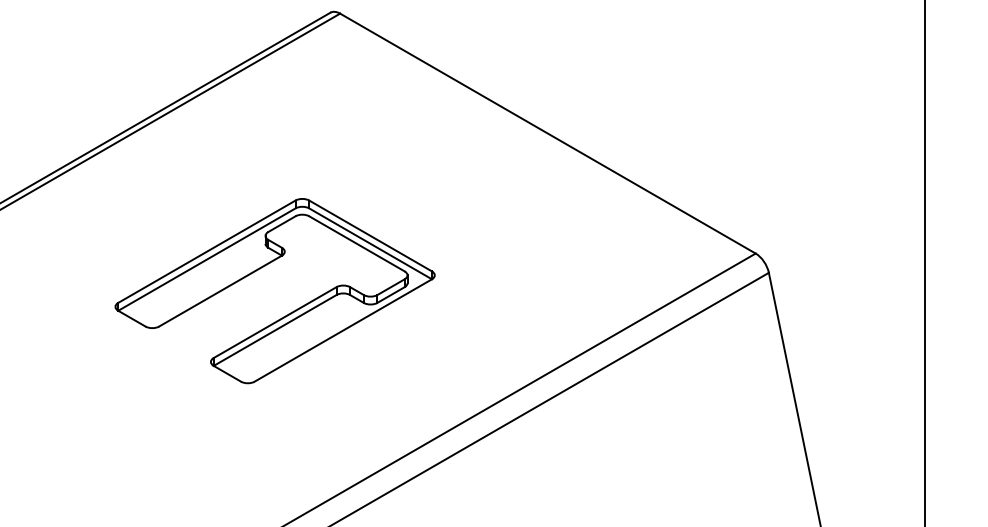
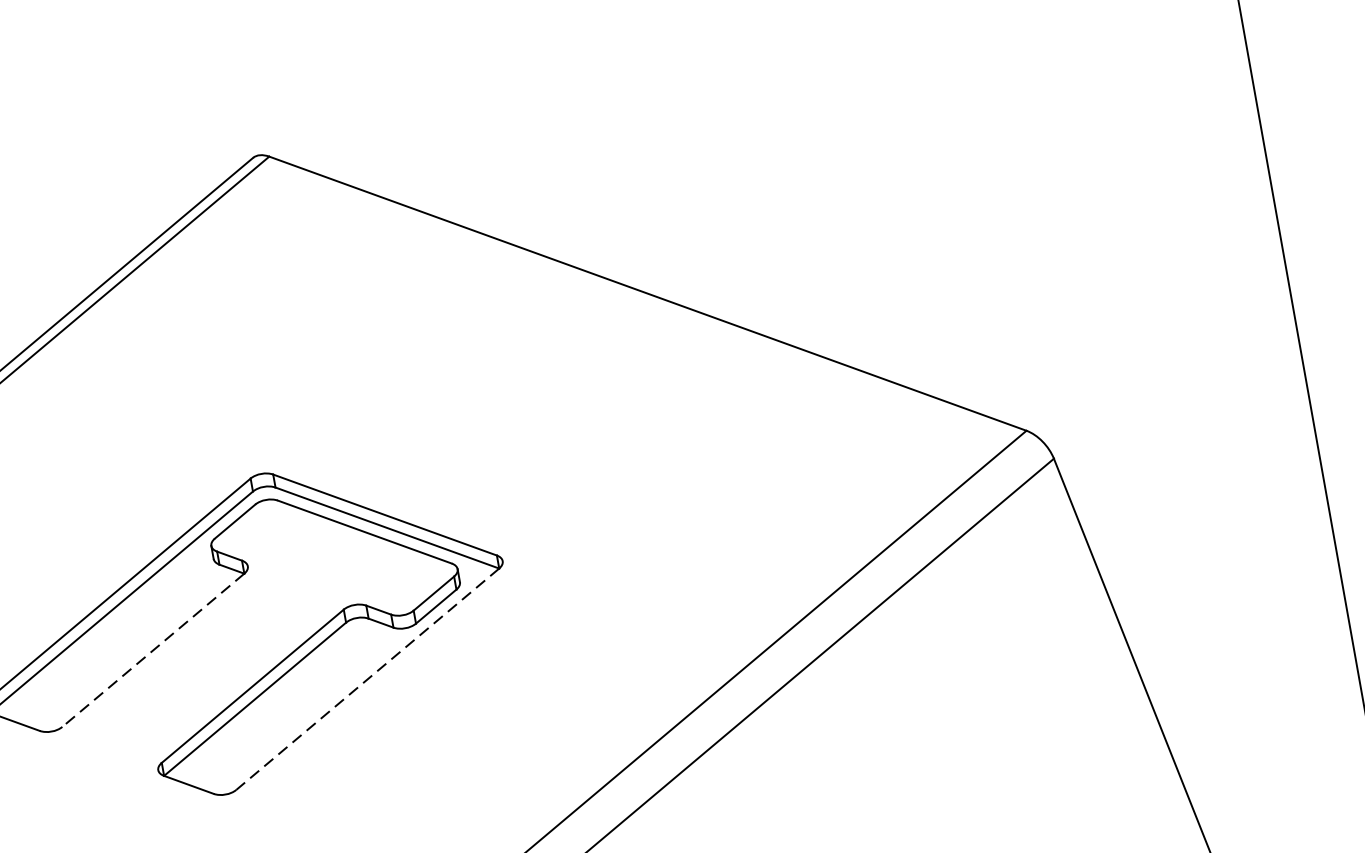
line: (220, 291) -> (153, 650), solid -> dashed
line: (342, 330) -> (366, 679), solid -> dashed

